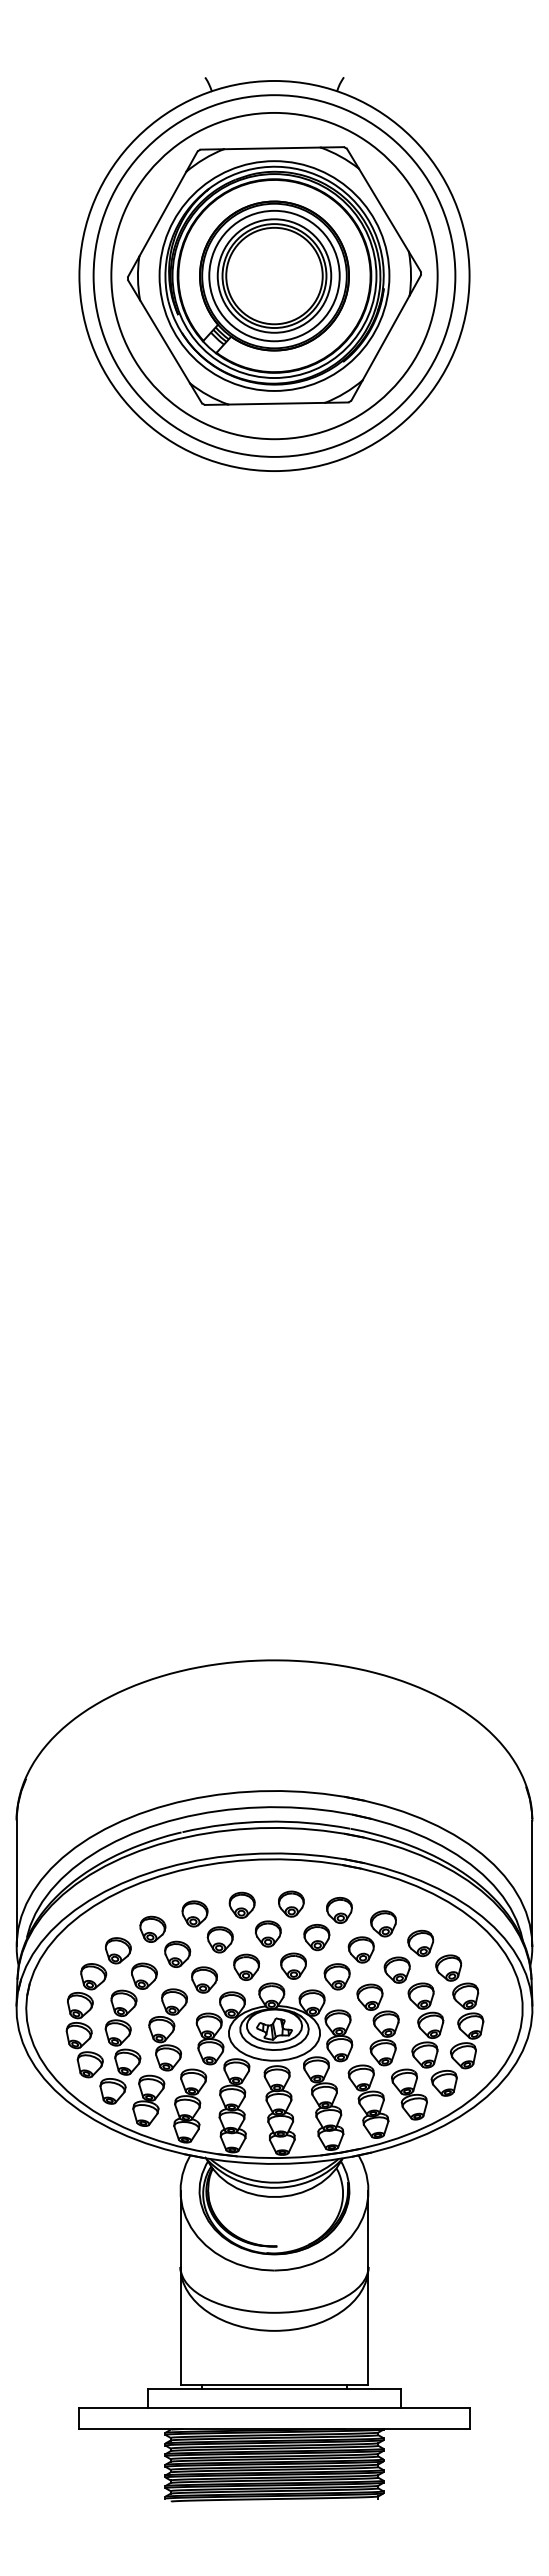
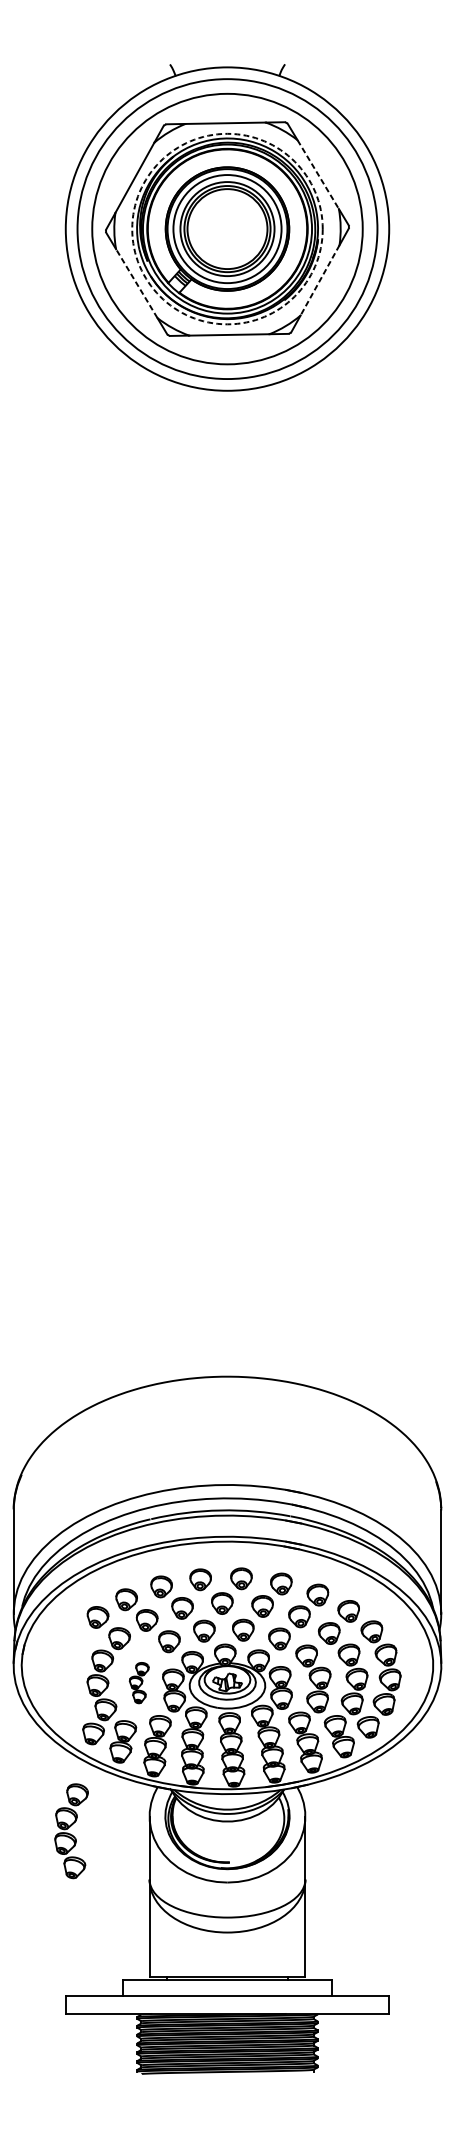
line: (384, 210) -> (318, 174), solid -> dashed
circle: (274, 275) -> (227, 228), solid -> dashed
line: (385, 338) -> (319, 280), solid -> dashed
line: (164, 341) -> (136, 283), solid -> dashed
part: (86, 2020) -> (71, 1831), moved
part: (167, 2029) -> (138, 1682), size x0.6

